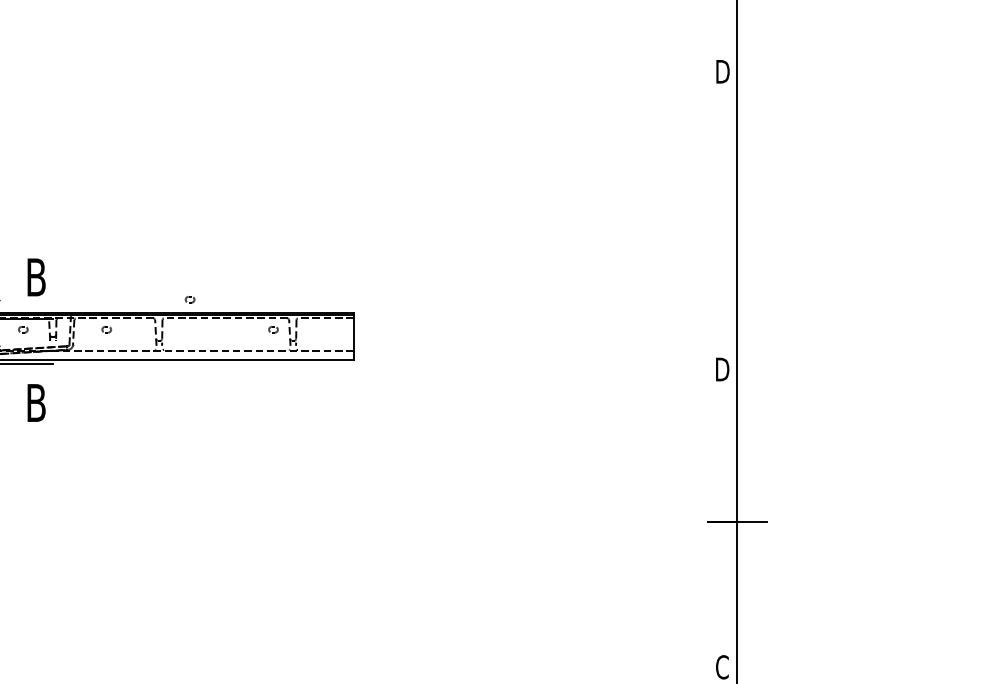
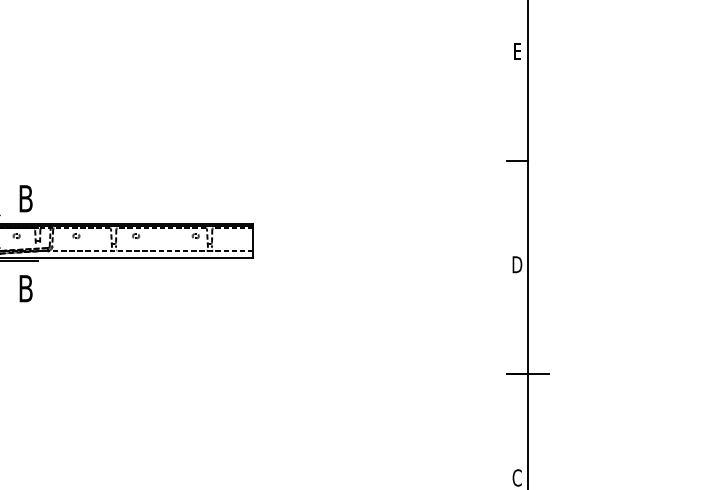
text: (722, 71) -> (517, 51), D -> E
line: (722, 224) -> (517, 160), added
part: (189, 299) -> (135, 236), moved

